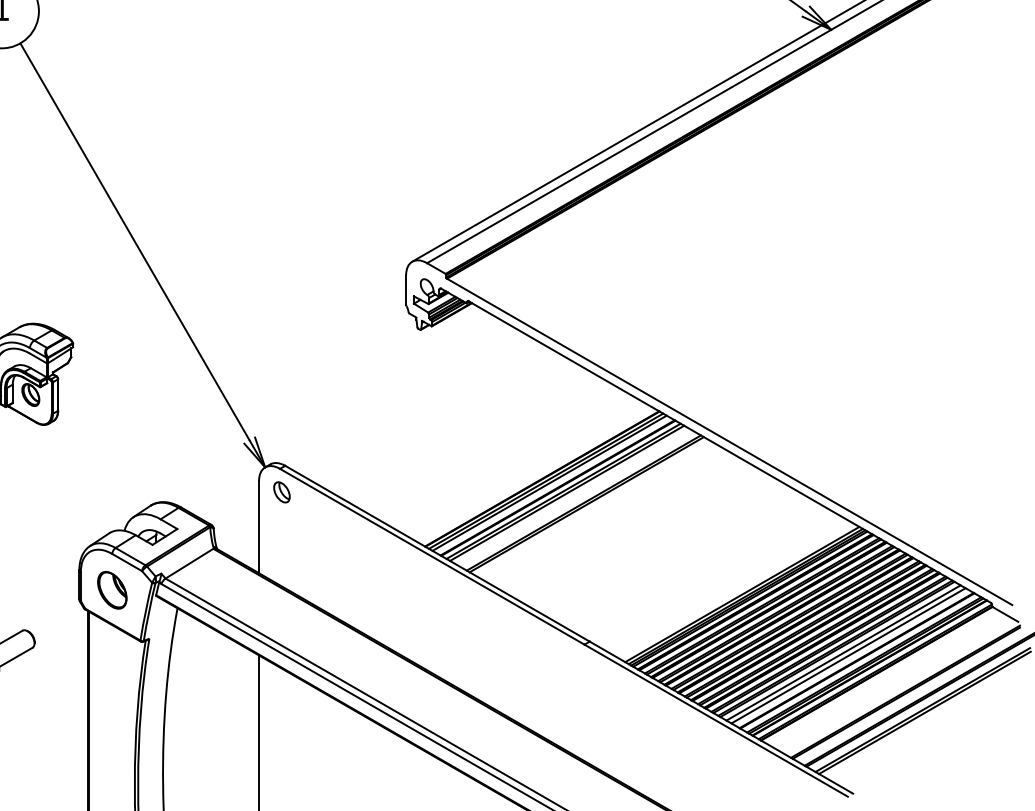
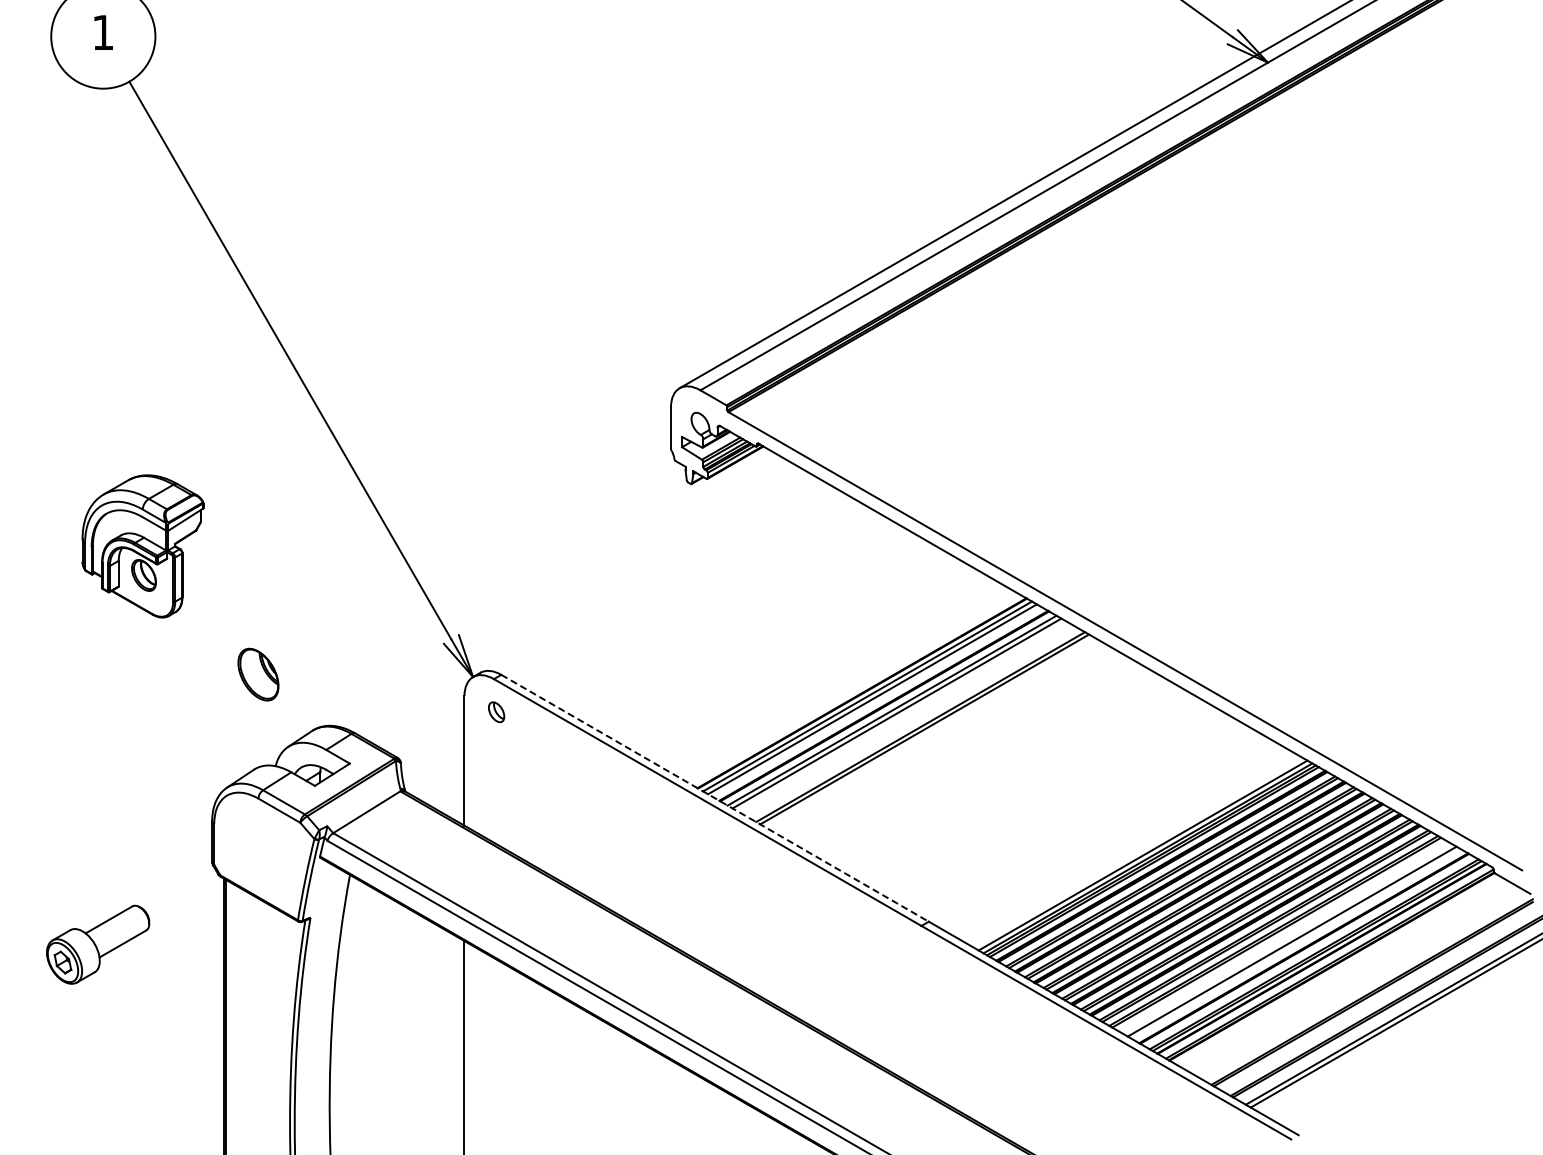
part: (281, 492) -> (496, 712), size x0.7
line: (437, 553) -> (715, 798), solid -> dashed
part: (112, 590) -> (258, 674), moved
line: (843, 652) -> (1284, 937), removed

